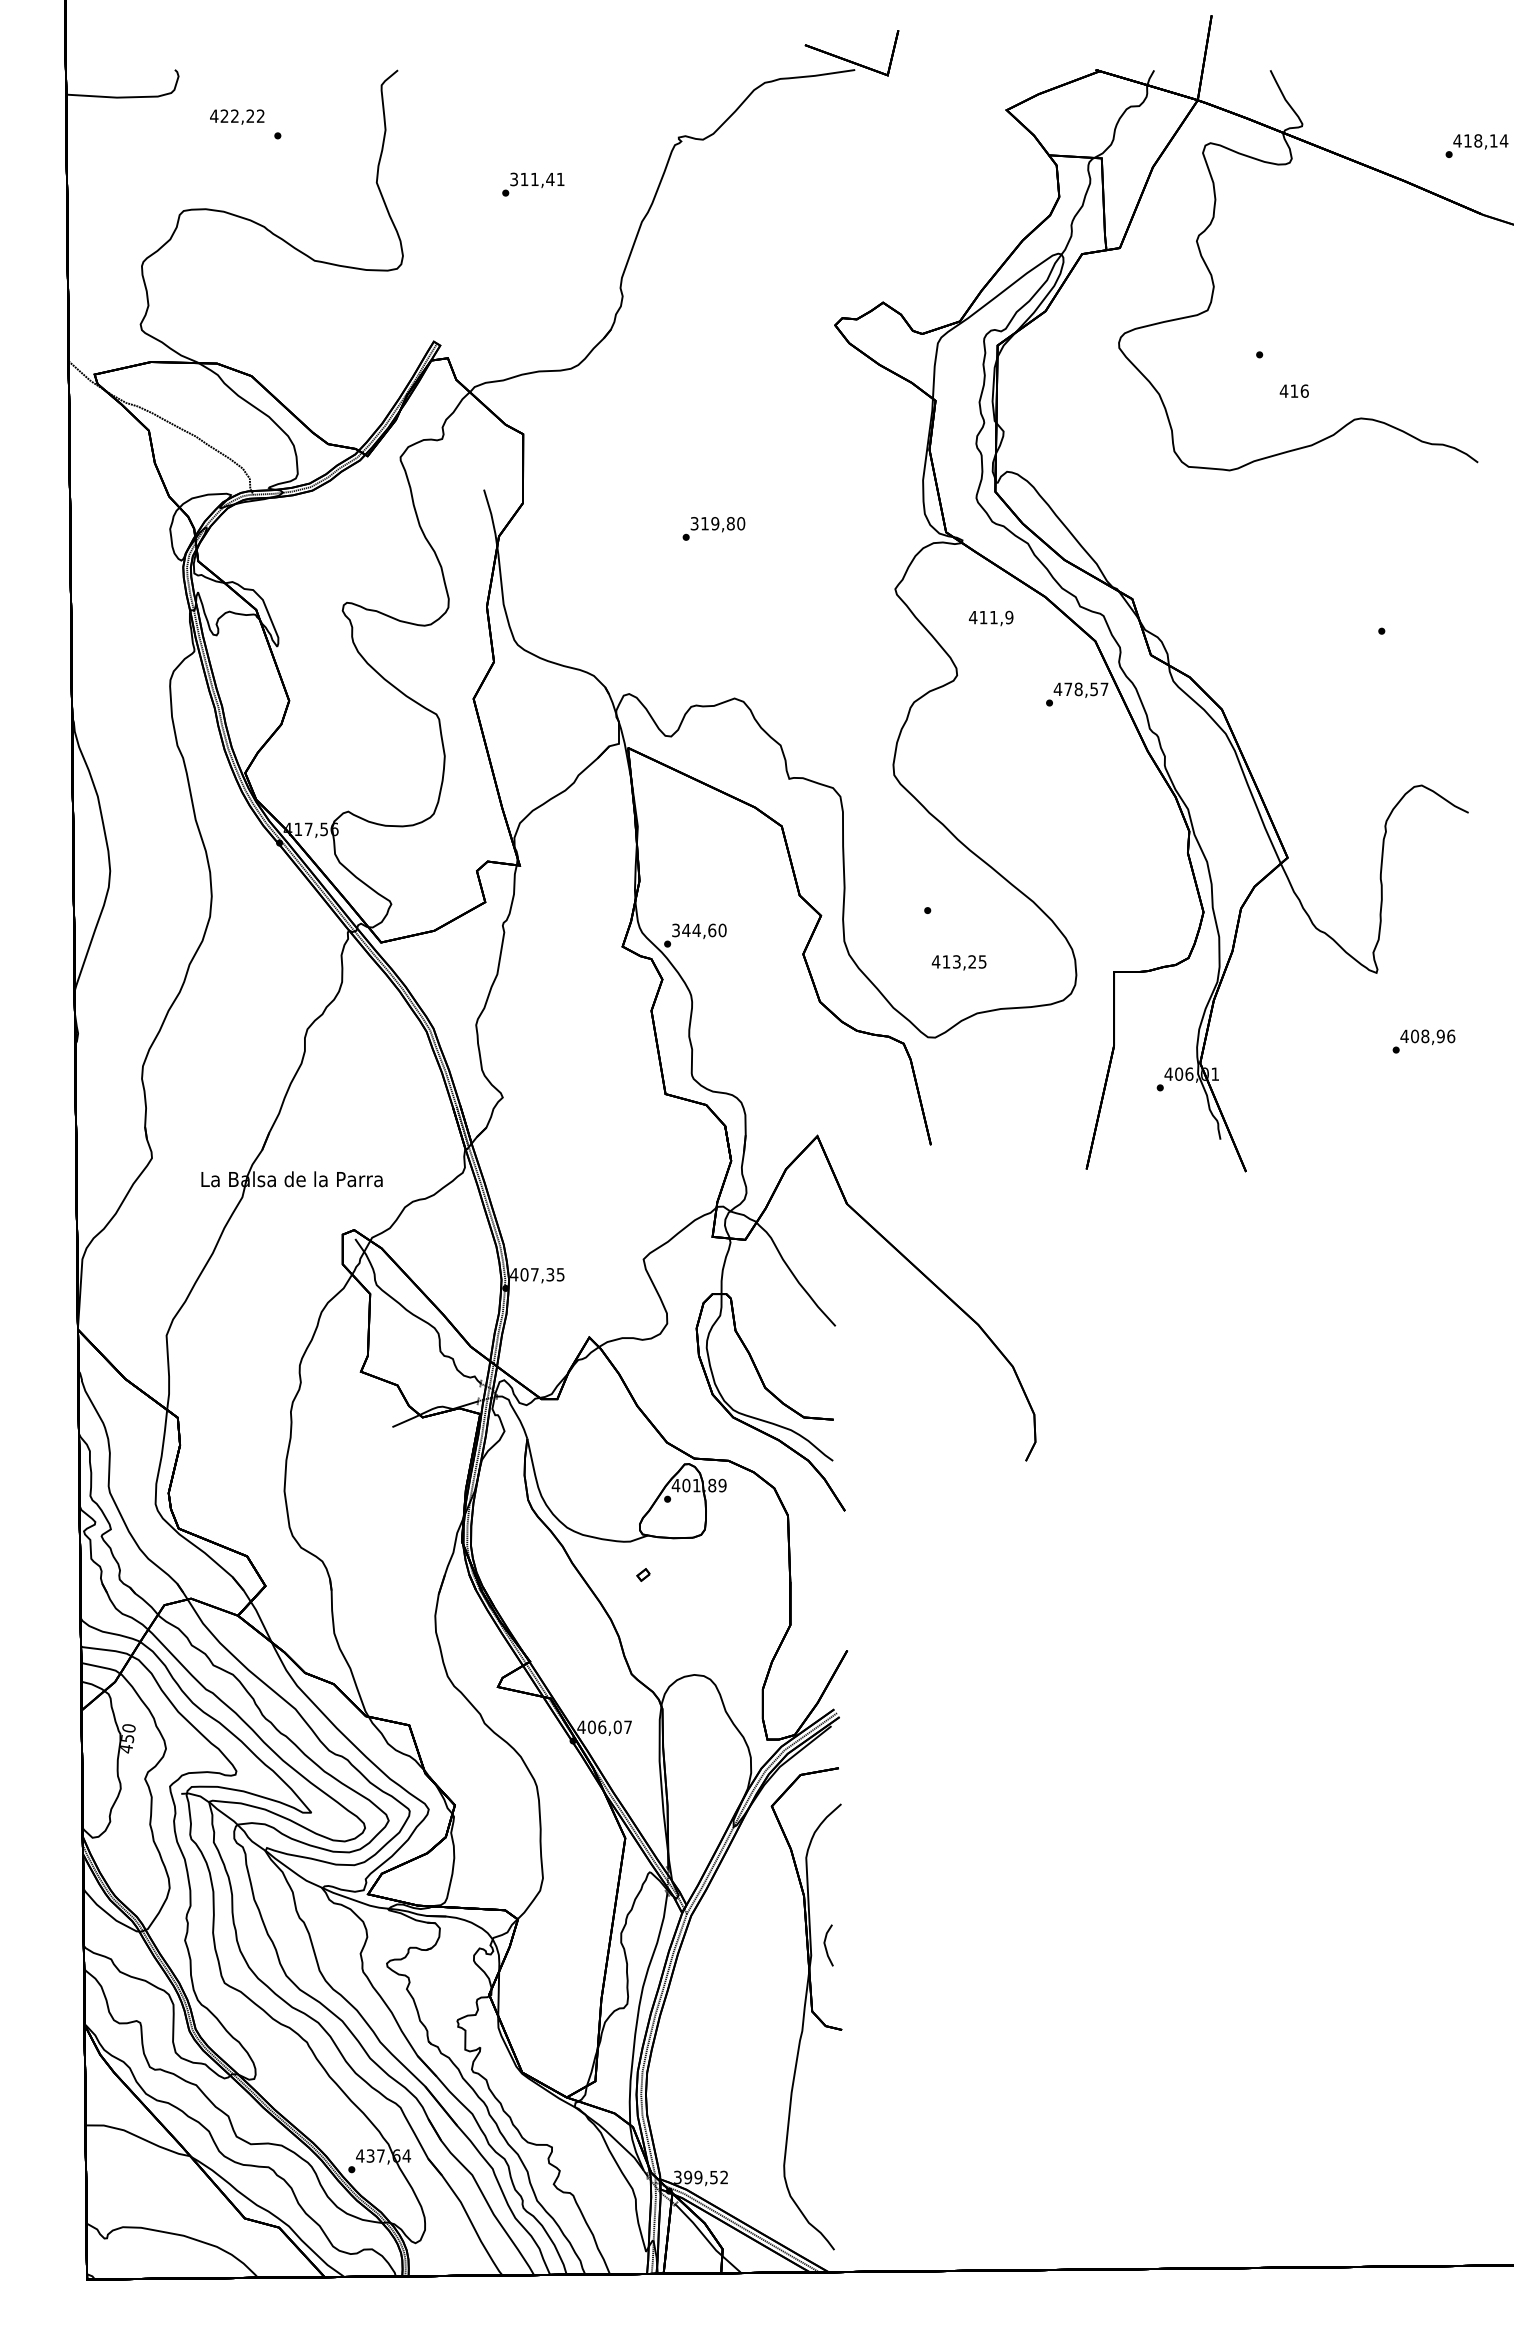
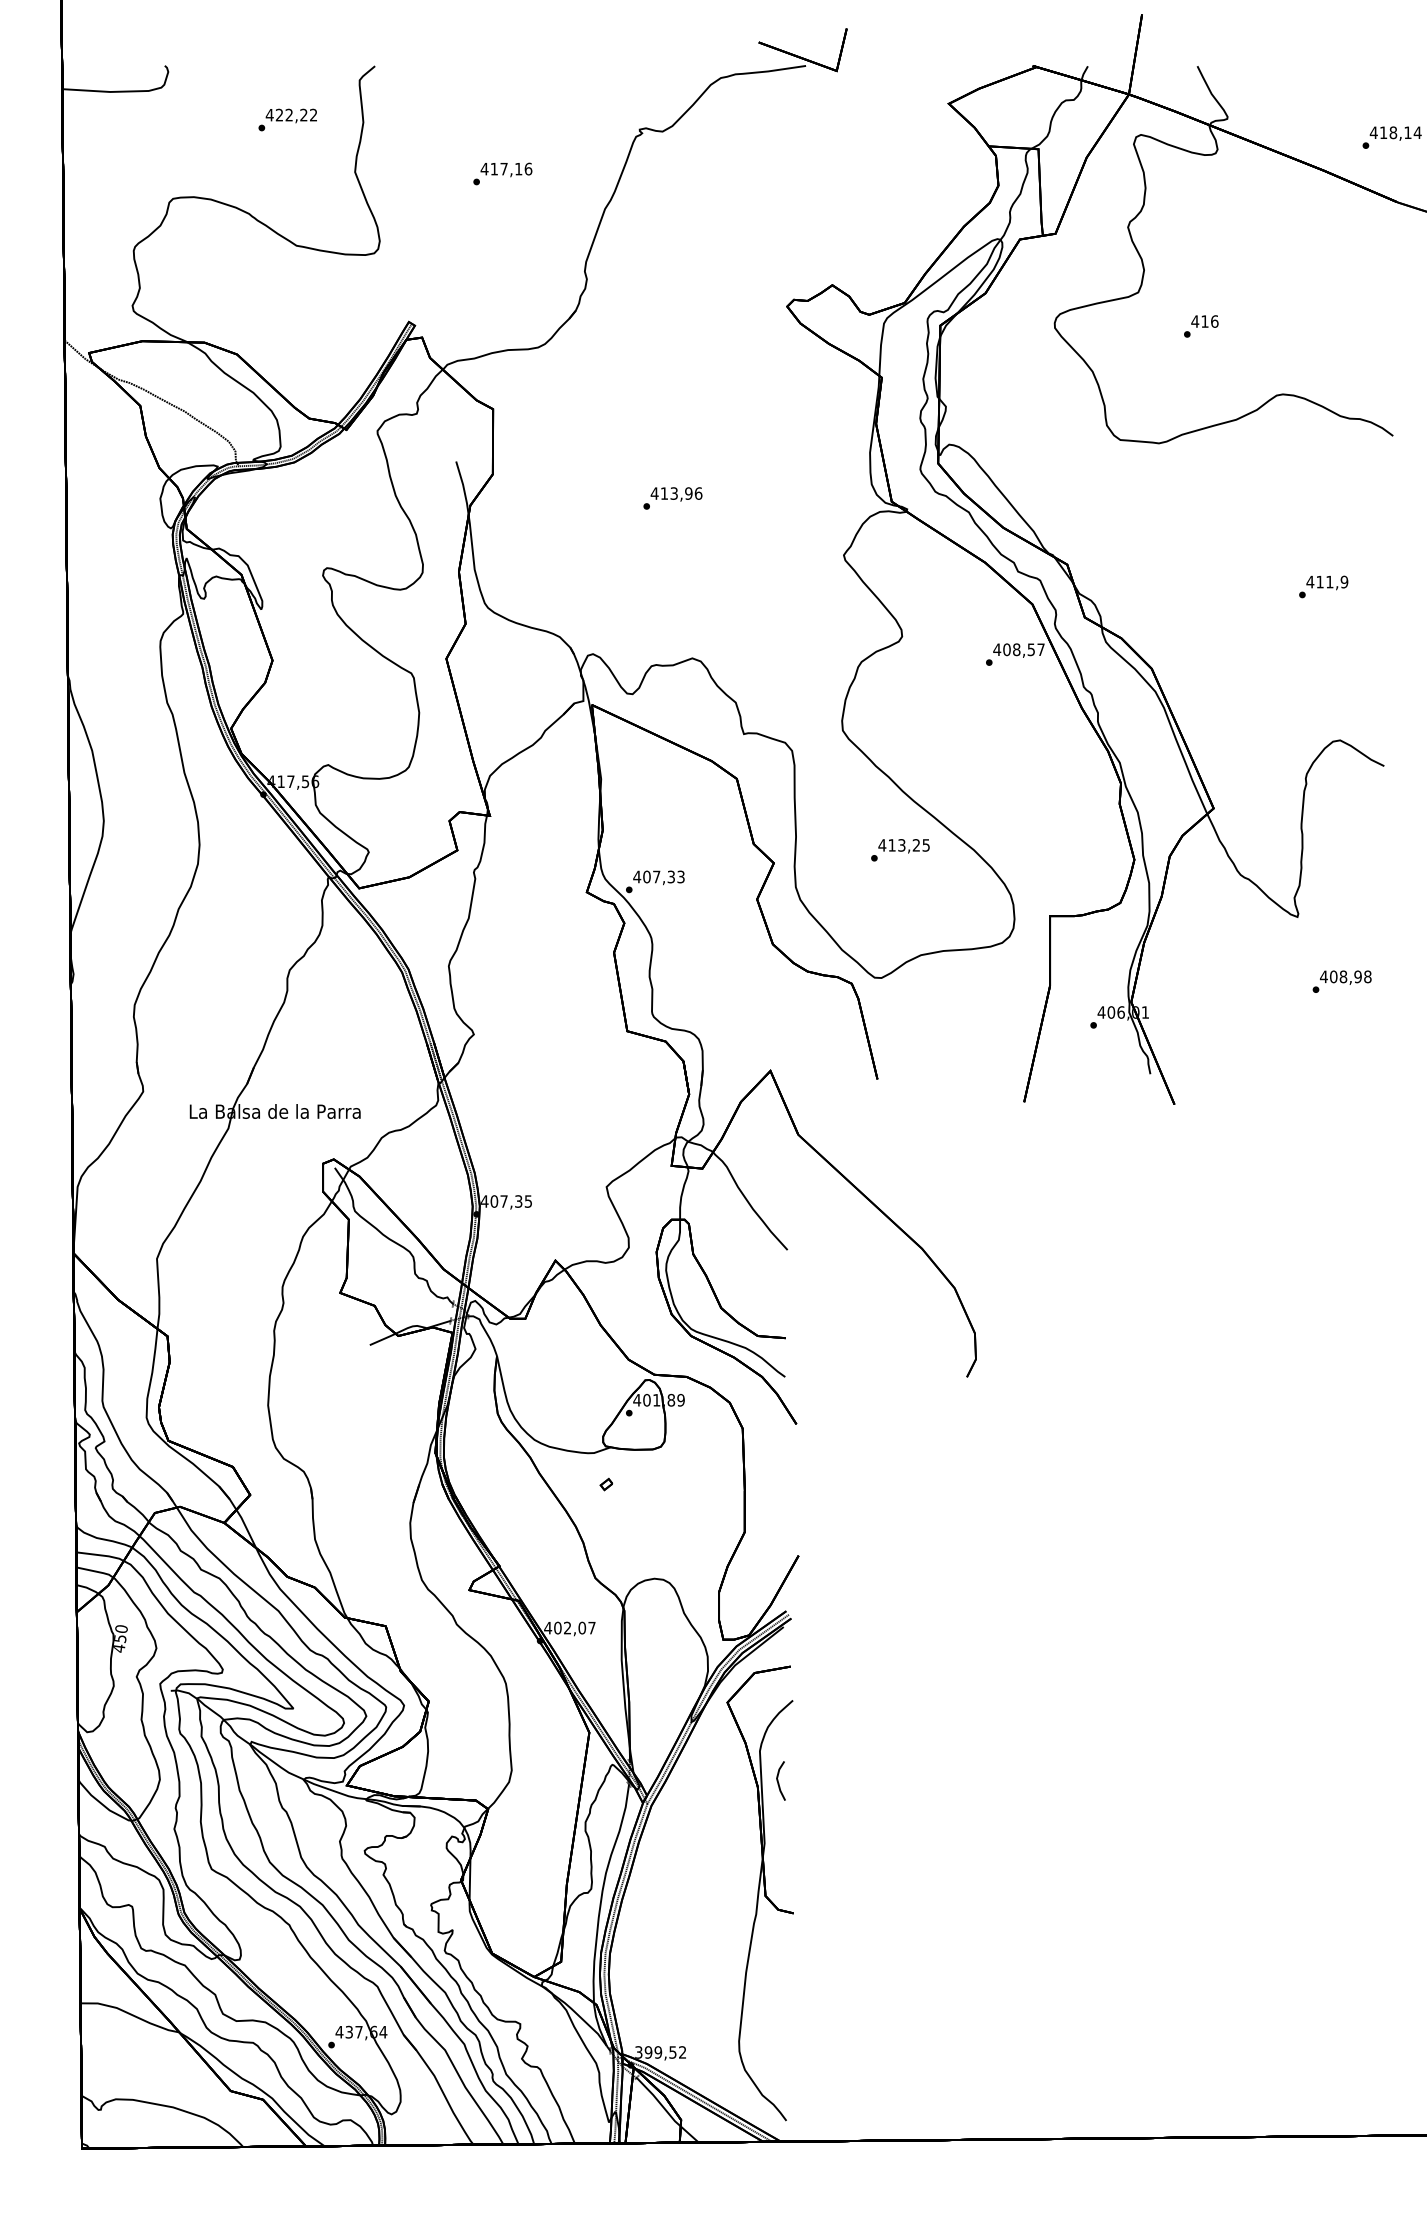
text: (237, 116) -> (291, 115), moved
text: (536, 179) -> (505, 169), 311,41 -> 417,16
text: (1293, 390) -> (1204, 320), moved
text: (717, 523) -> (676, 493), 319,80 -> 413,96
text: (991, 618) -> (1327, 582), moved
text: (1068, 689) -> (1007, 649), 478,57 -> 408,57
text: (698, 930) -> (658, 877), 344,60 -> 407,33
text: (958, 962) -> (903, 845), moved
text: (1451, 1035) -> (1368, 976), 408,96 -> 408,98
text: (602, 1727) -> (567, 1628), 406,07 -> 402,07
line: (826, 1946) -> (779, 1781), moved

